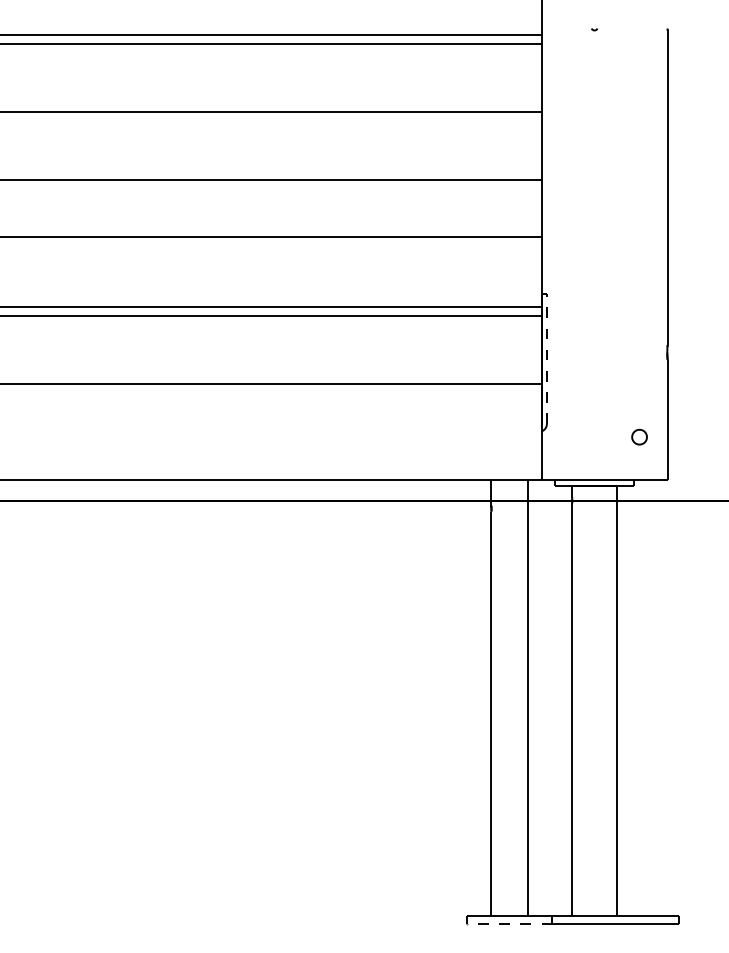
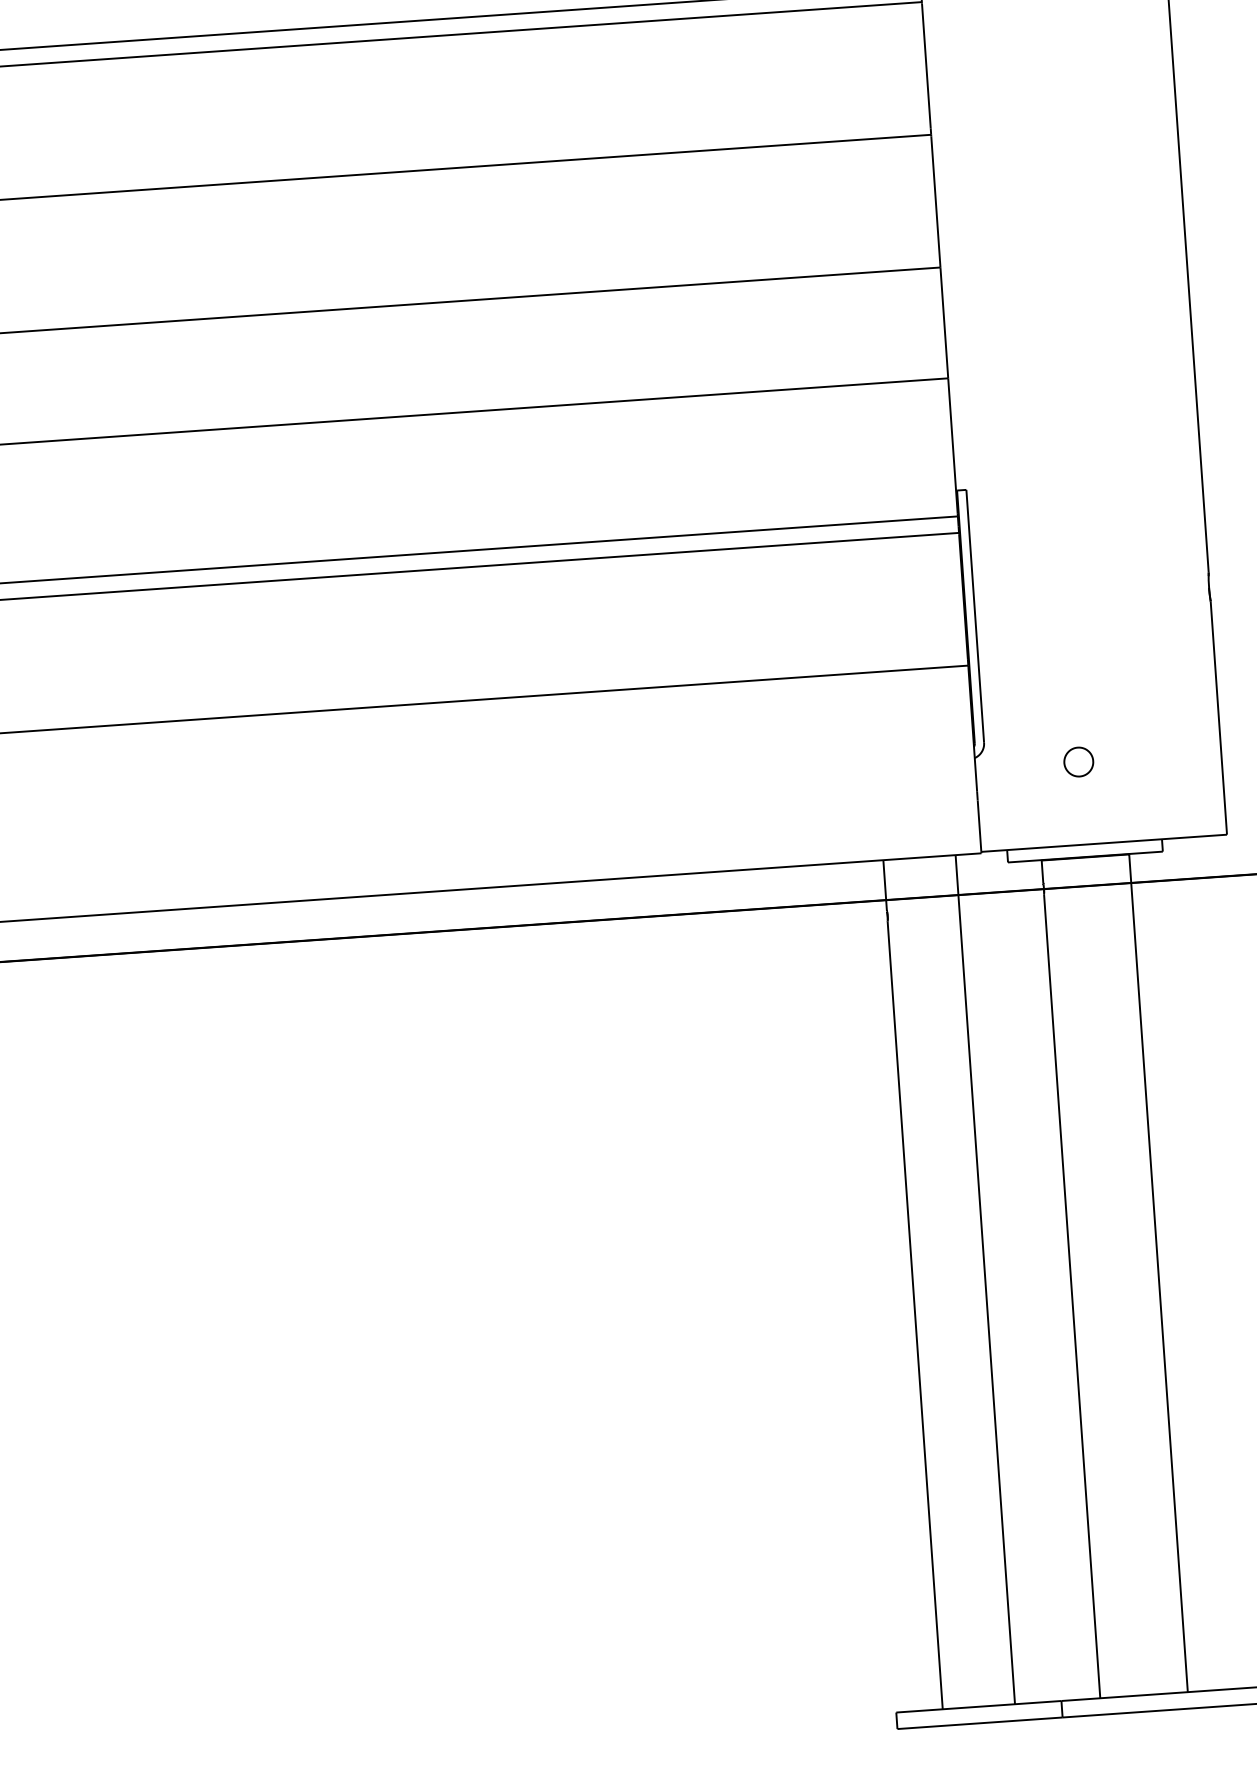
line: (546, 359) -> (974, 617), dashed -> solid
part: (639, 436) -> (1078, 760), moved
line: (509, 924) -> (979, 1723), dashed -> solid

